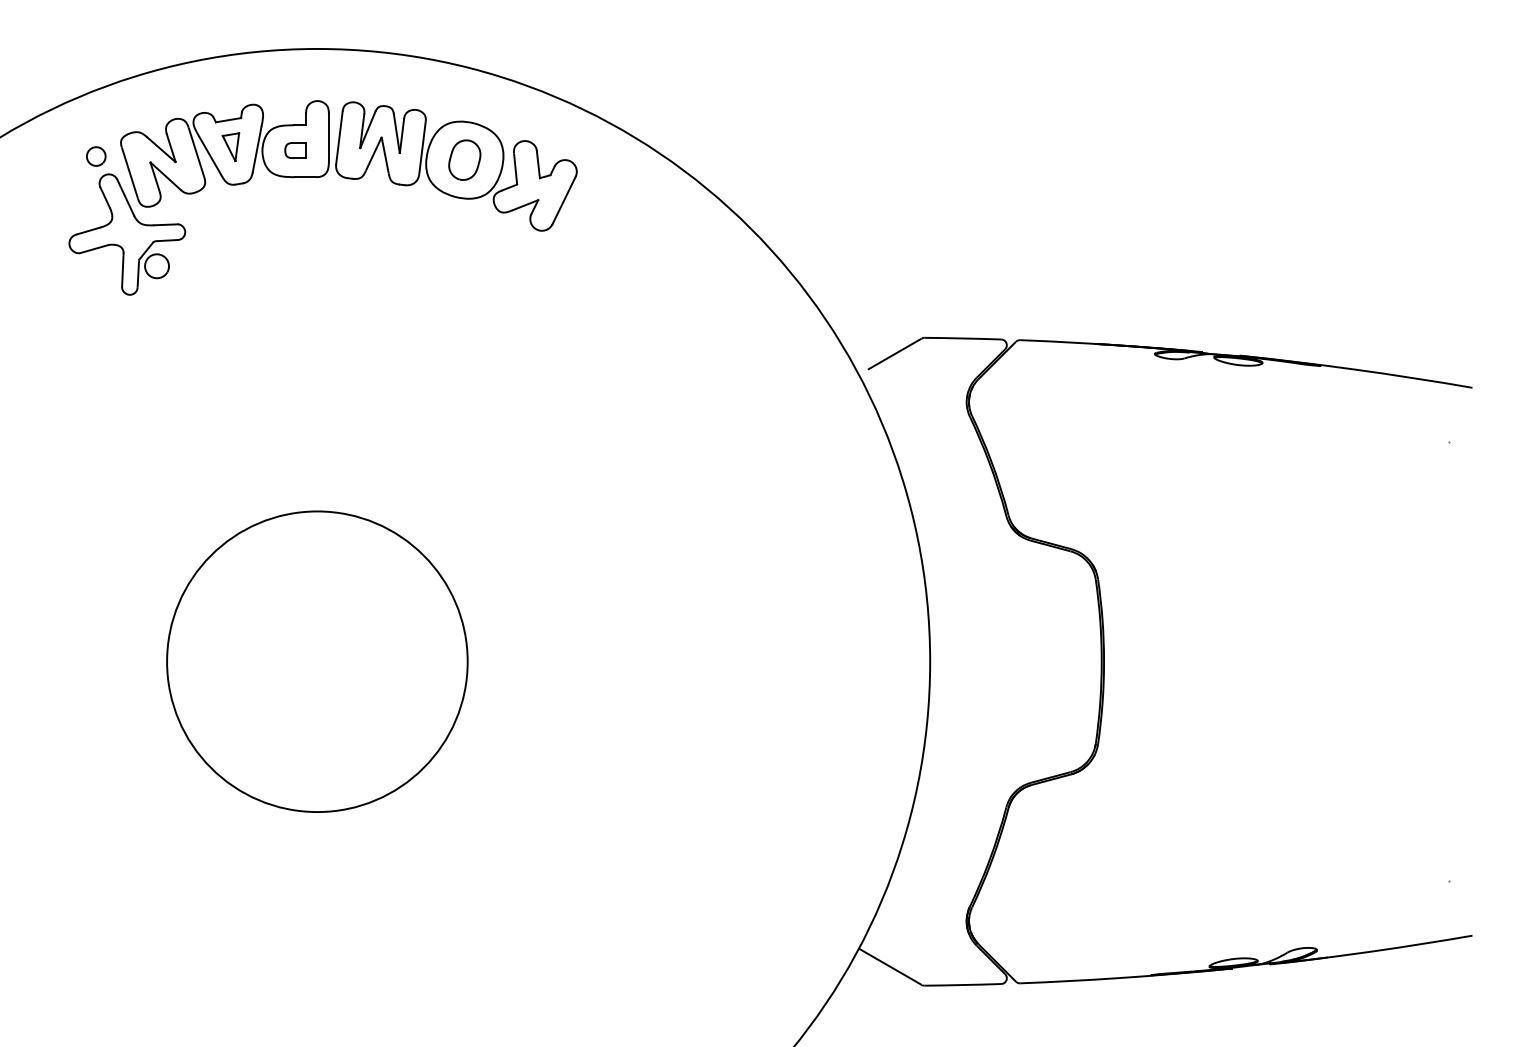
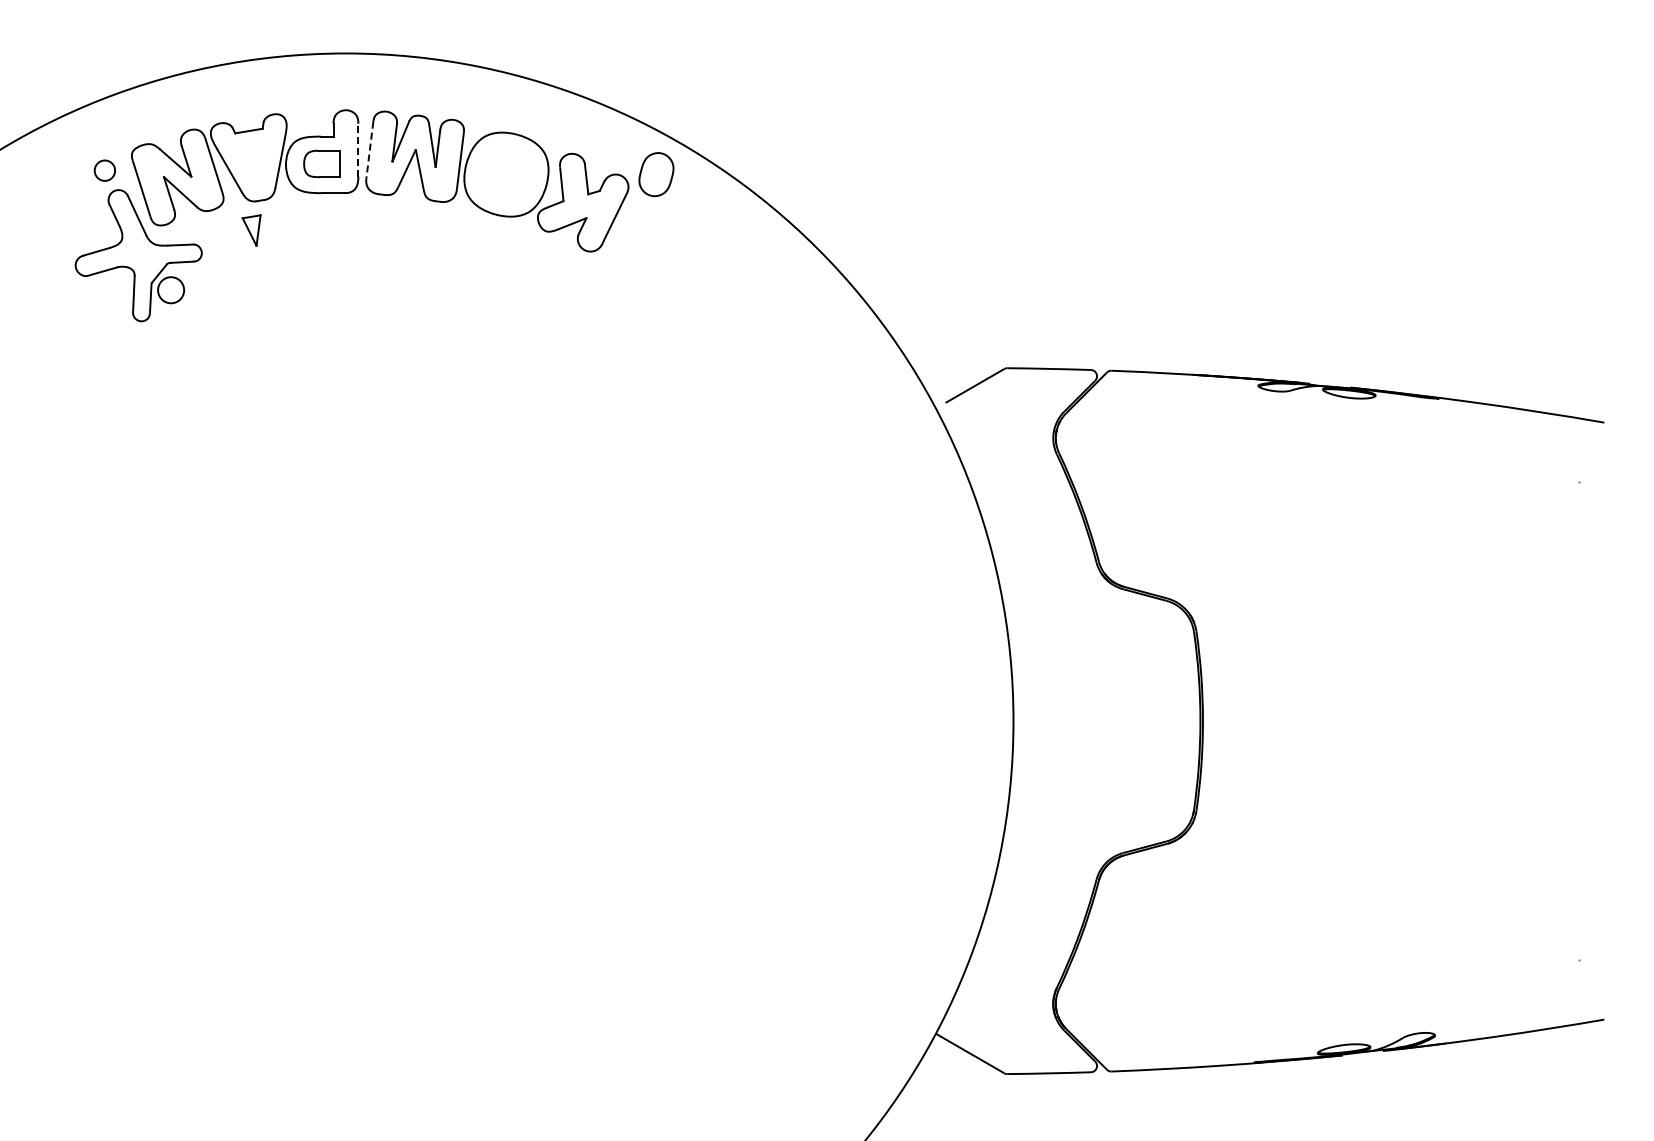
line: (329, 137) -> (358, 149), solid -> dashed
line: (339, 138) -> (369, 150), solid -> dashed
part: (230, 147) -> (251, 230), moved
part: (295, 150) -> (321, 164), size x1.6
part: (464, 160) -> (656, 174), moved
circle: (317, 661) -> (345, 720), removed

